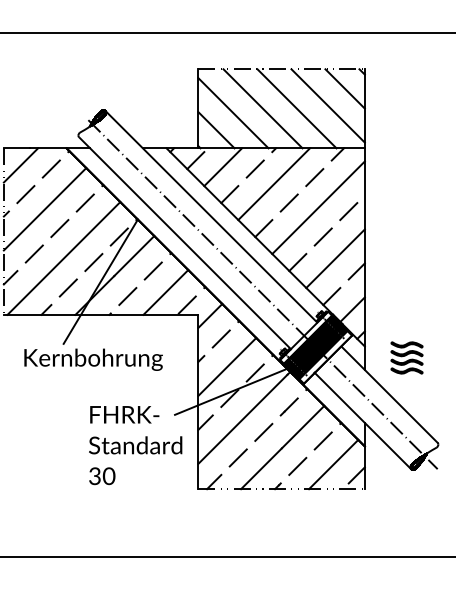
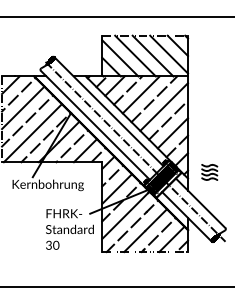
part: (406, 358) -> (209, 172), moved

